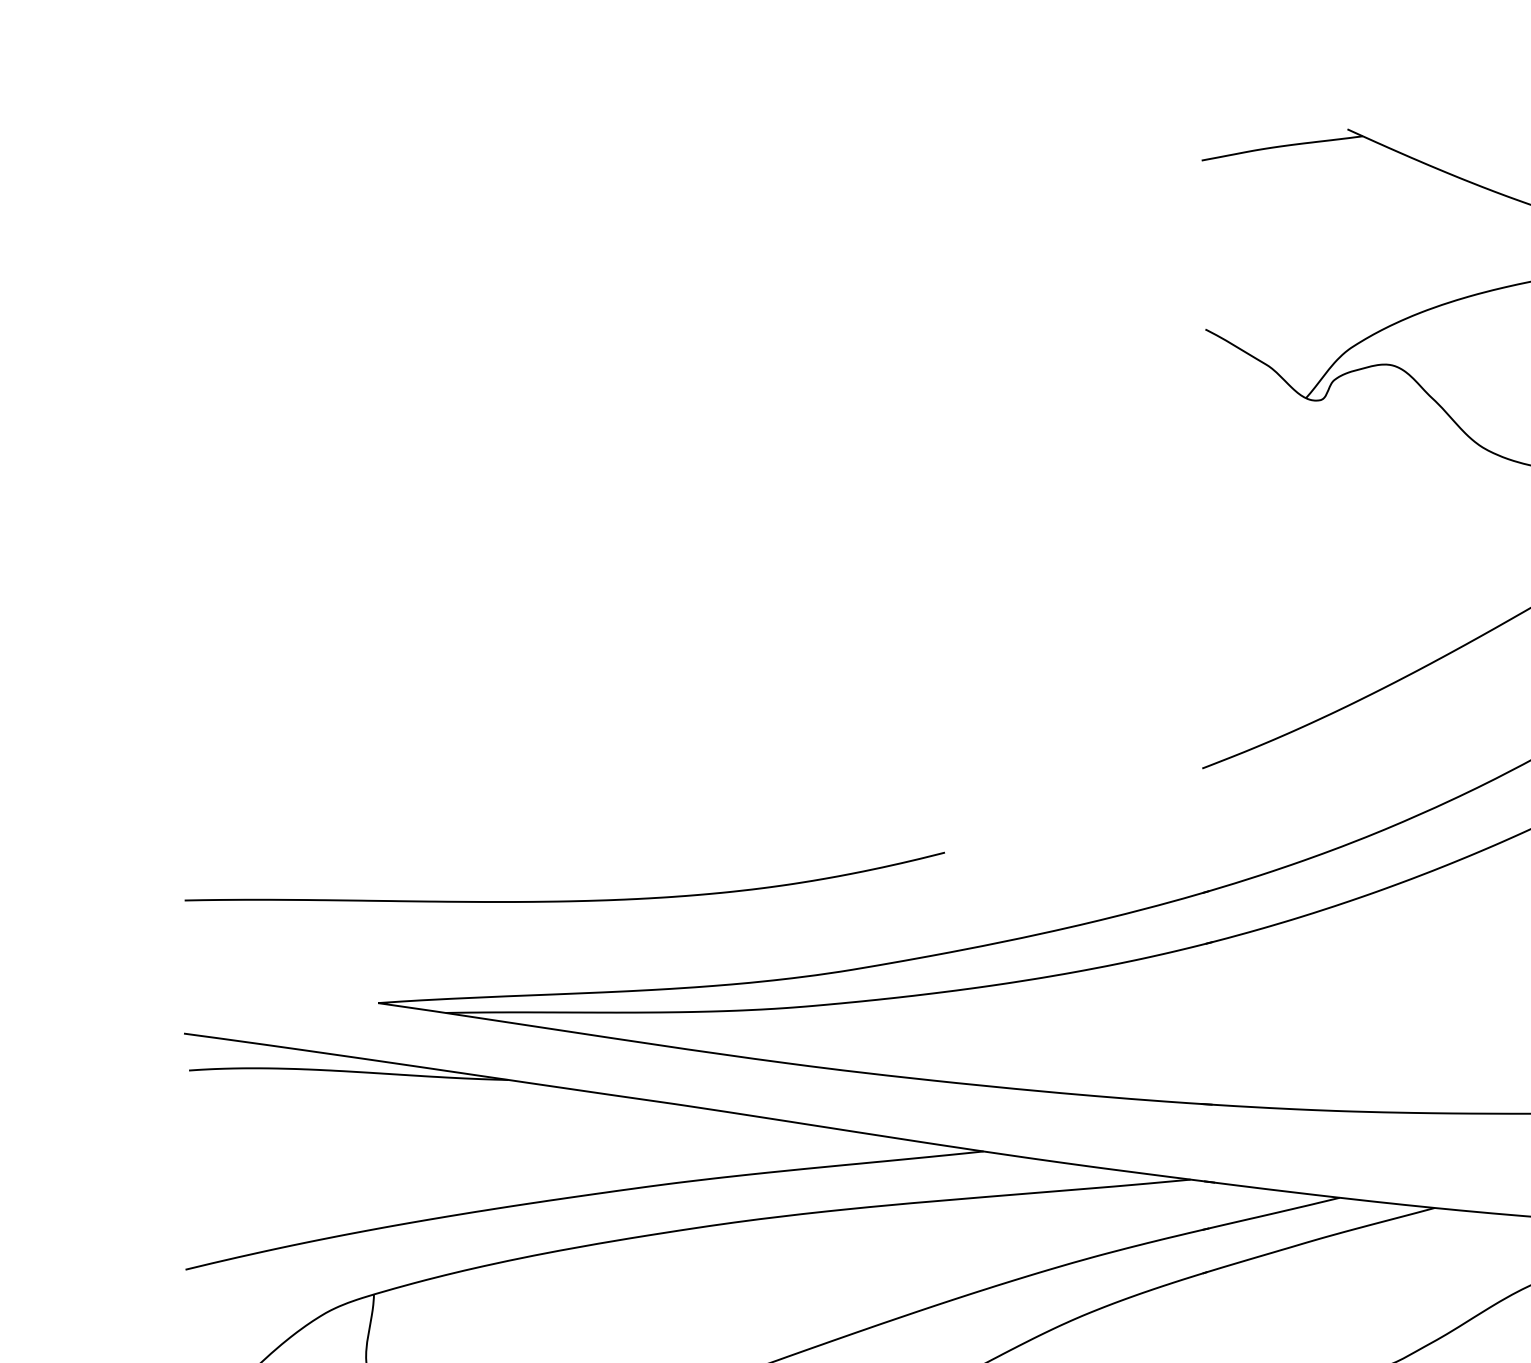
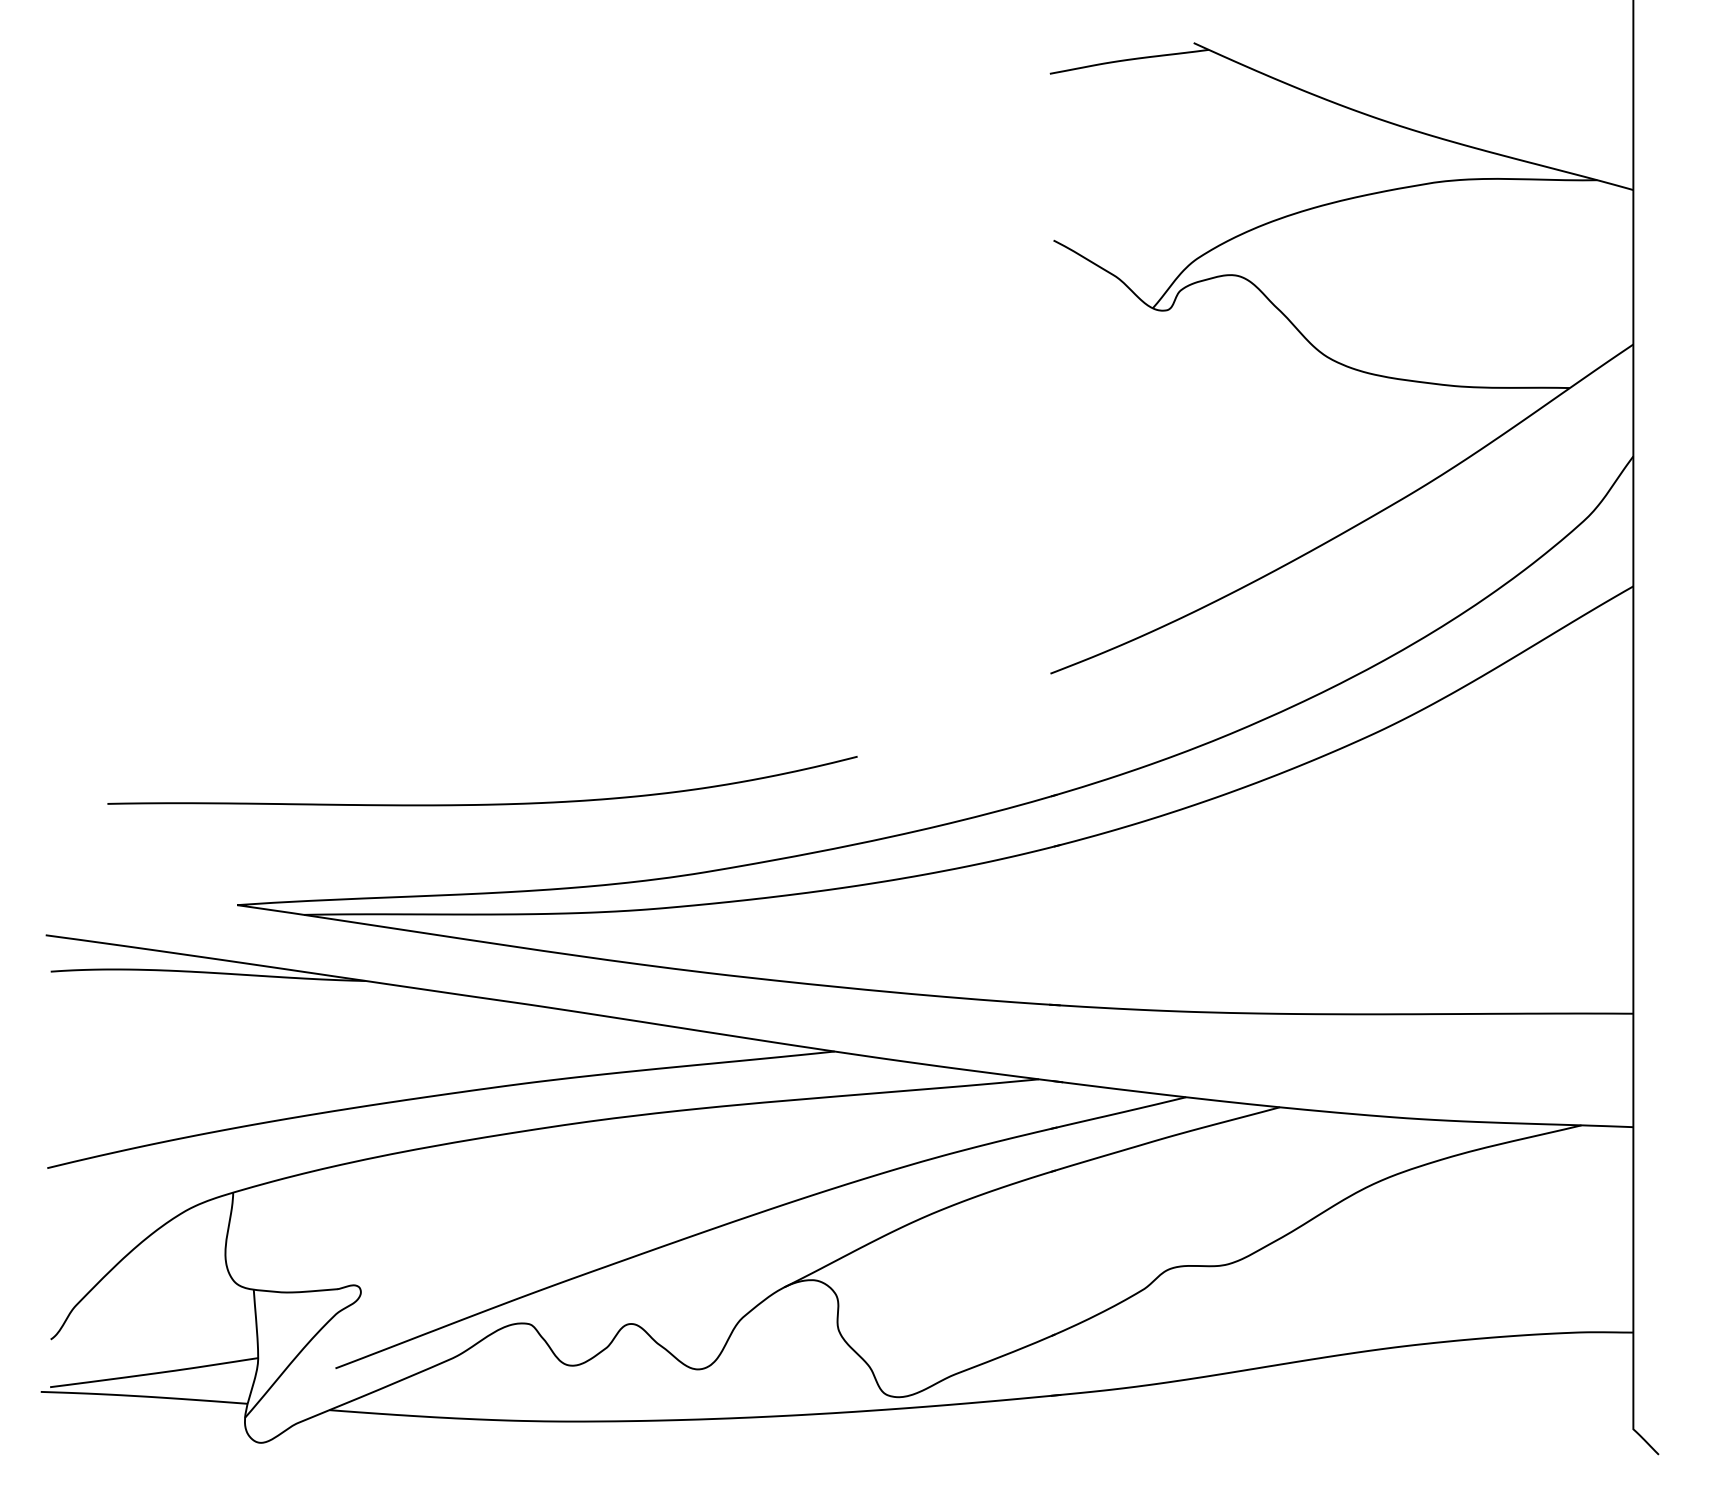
curve: (564, 900) -> (482, 803), moved

